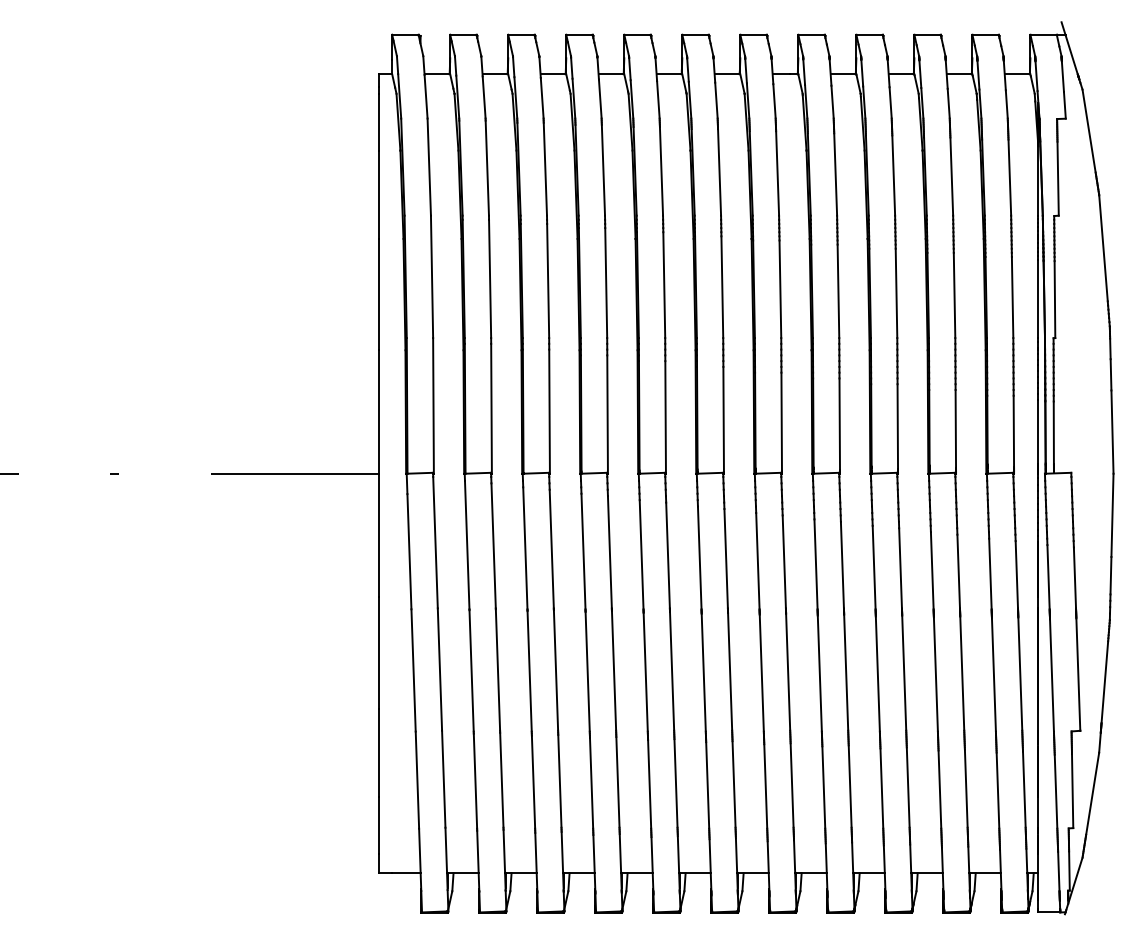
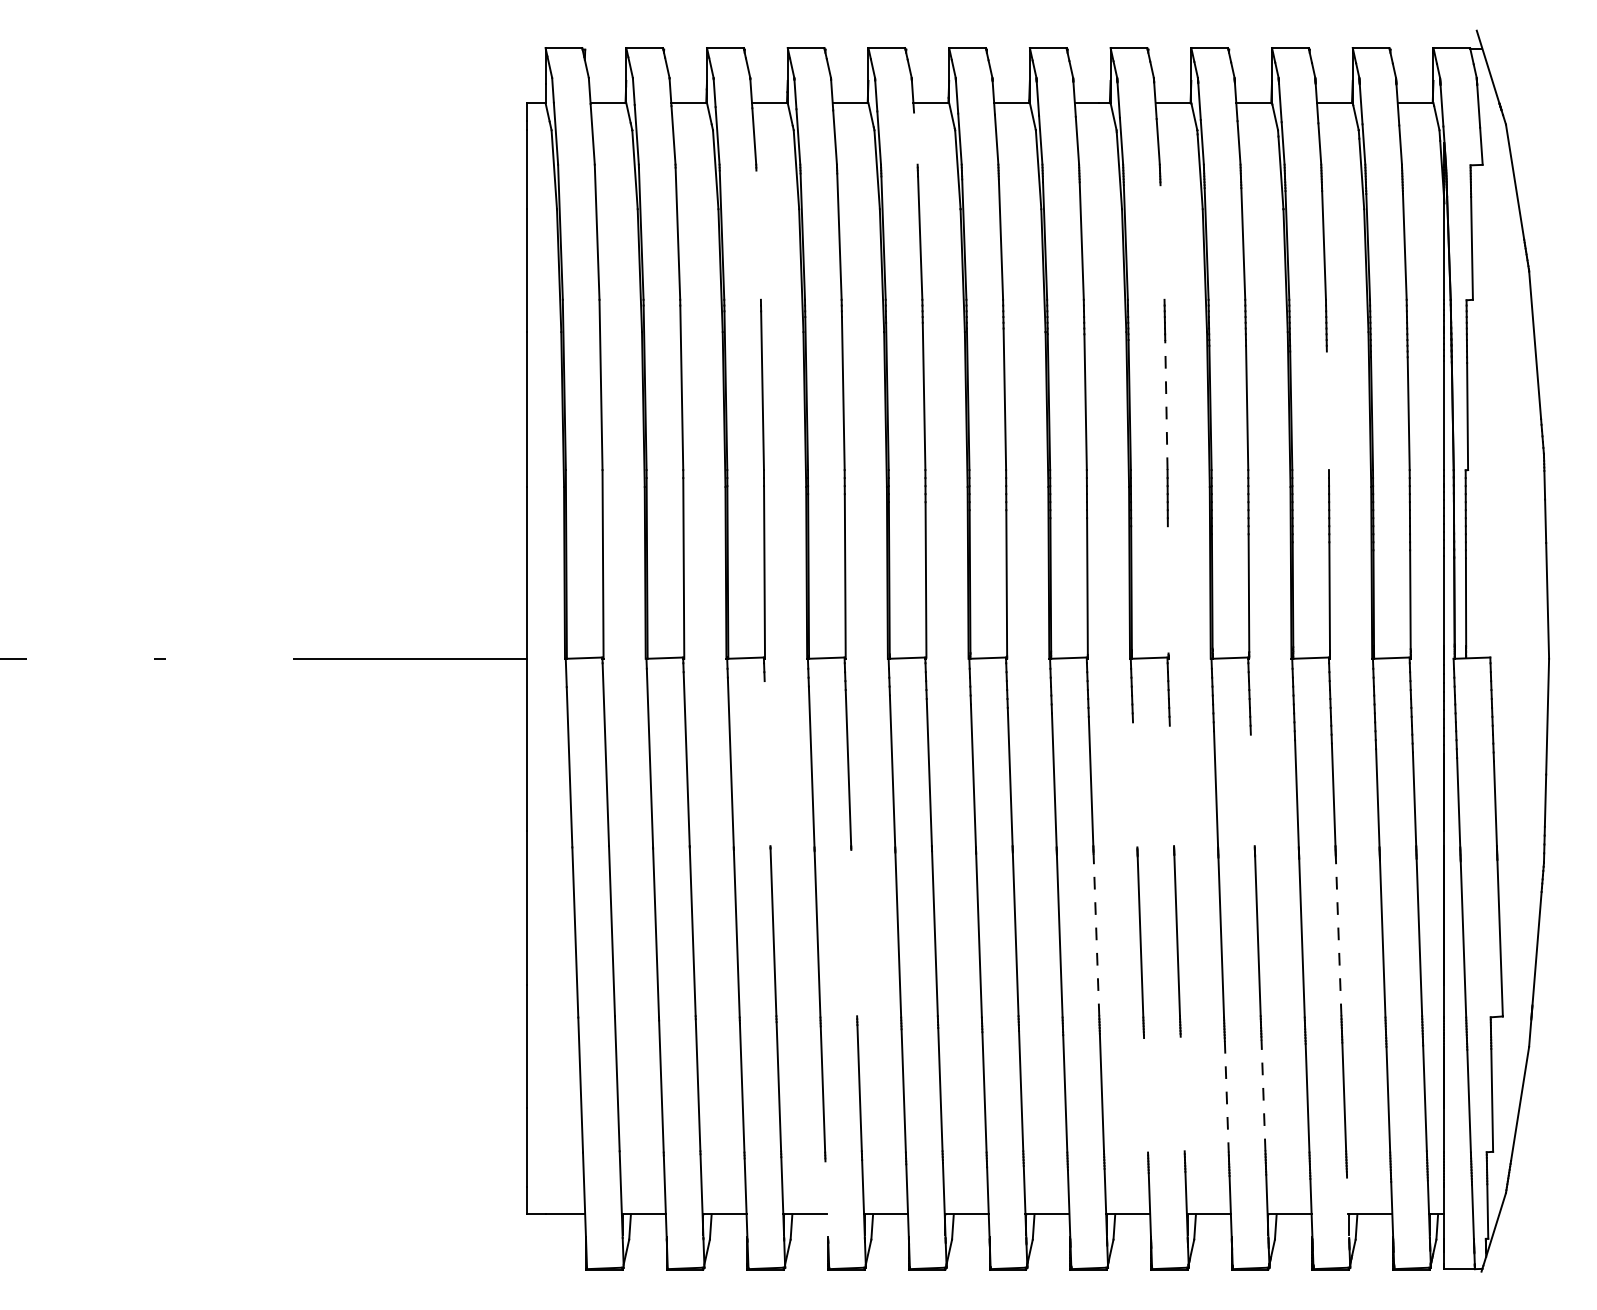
line: (658, 99) -> (915, 138), removed
line: (545, 168) -> (758, 234), removed
line: (835, 174) -> (1162, 242), removed
line: (838, 290) -> (1166, 404), solid -> dashed
line: (954, 295) -> (1327, 410), removed
line: (839, 423) -> (1167, 589), removed
line: (551, 548) -> (767, 763), removed
line: (816, 564) -> (1135, 784), removed
line: (842, 564) -> (1171, 785), removed
line: (900, 568) -> (1252, 790), removed
line: (614, 670) -> (854, 932), removed
line: (788, 671) -> (1096, 934), solid -> dashed
line: (962, 673) -> (1338, 936), solid -> dashed
line: (850, 786) -> (1182, 1093), removed
line: (824, 787) -> (1146, 1095), removed
line: (908, 787) -> (1263, 1095), solid -> dashed
line: (881, 788) -> (1226, 1096), solid -> dashed
line: (594, 863) -> (826, 1200), removed
line: (969, 868) -> (1348, 1207), removed

